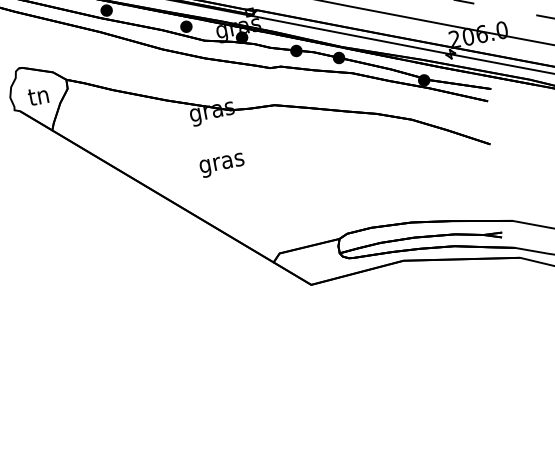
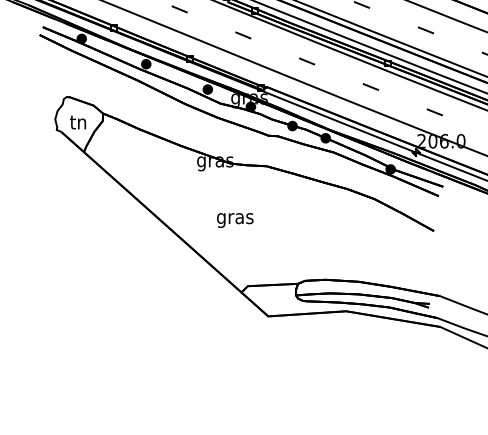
text: (222, 165) -> (235, 220), moved

